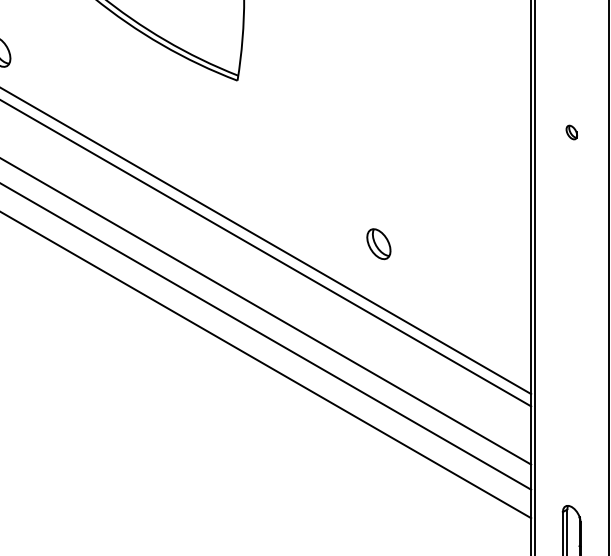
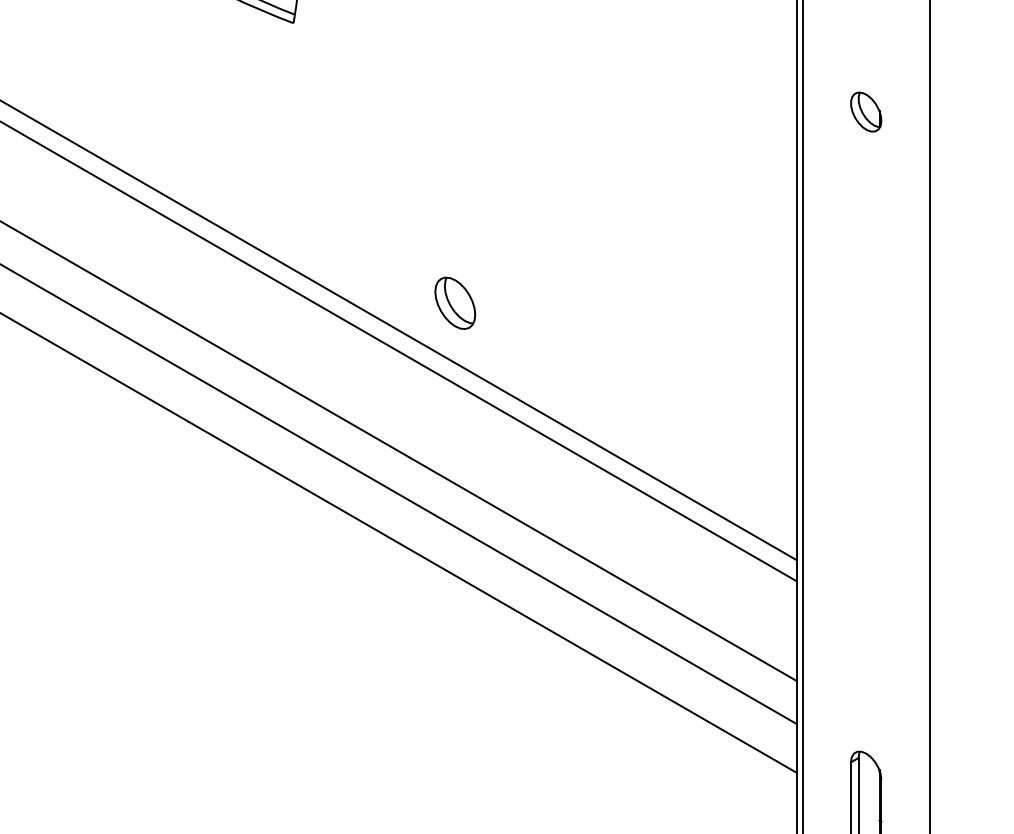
part: (571, 132) -> (865, 111), size x1.67
part: (378, 244) -> (454, 303), moved

